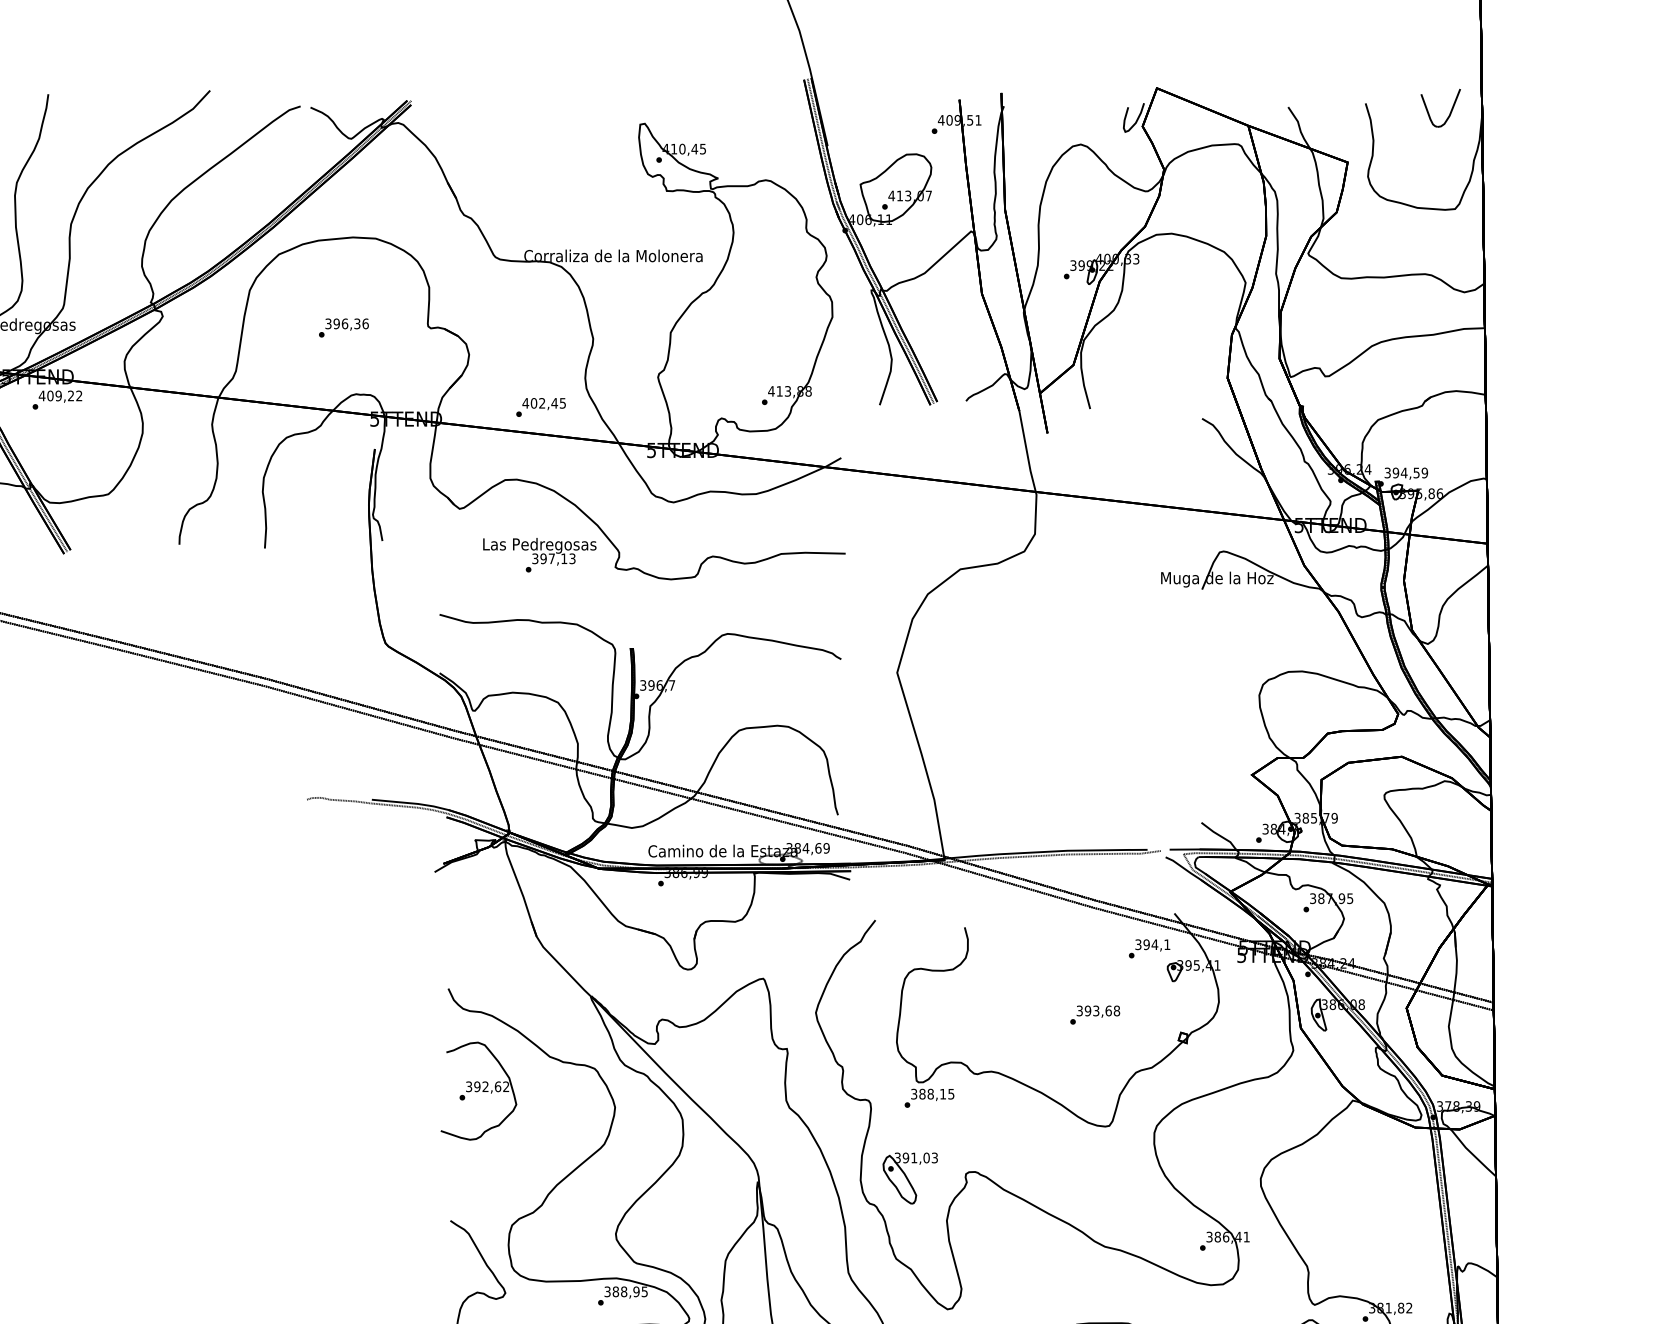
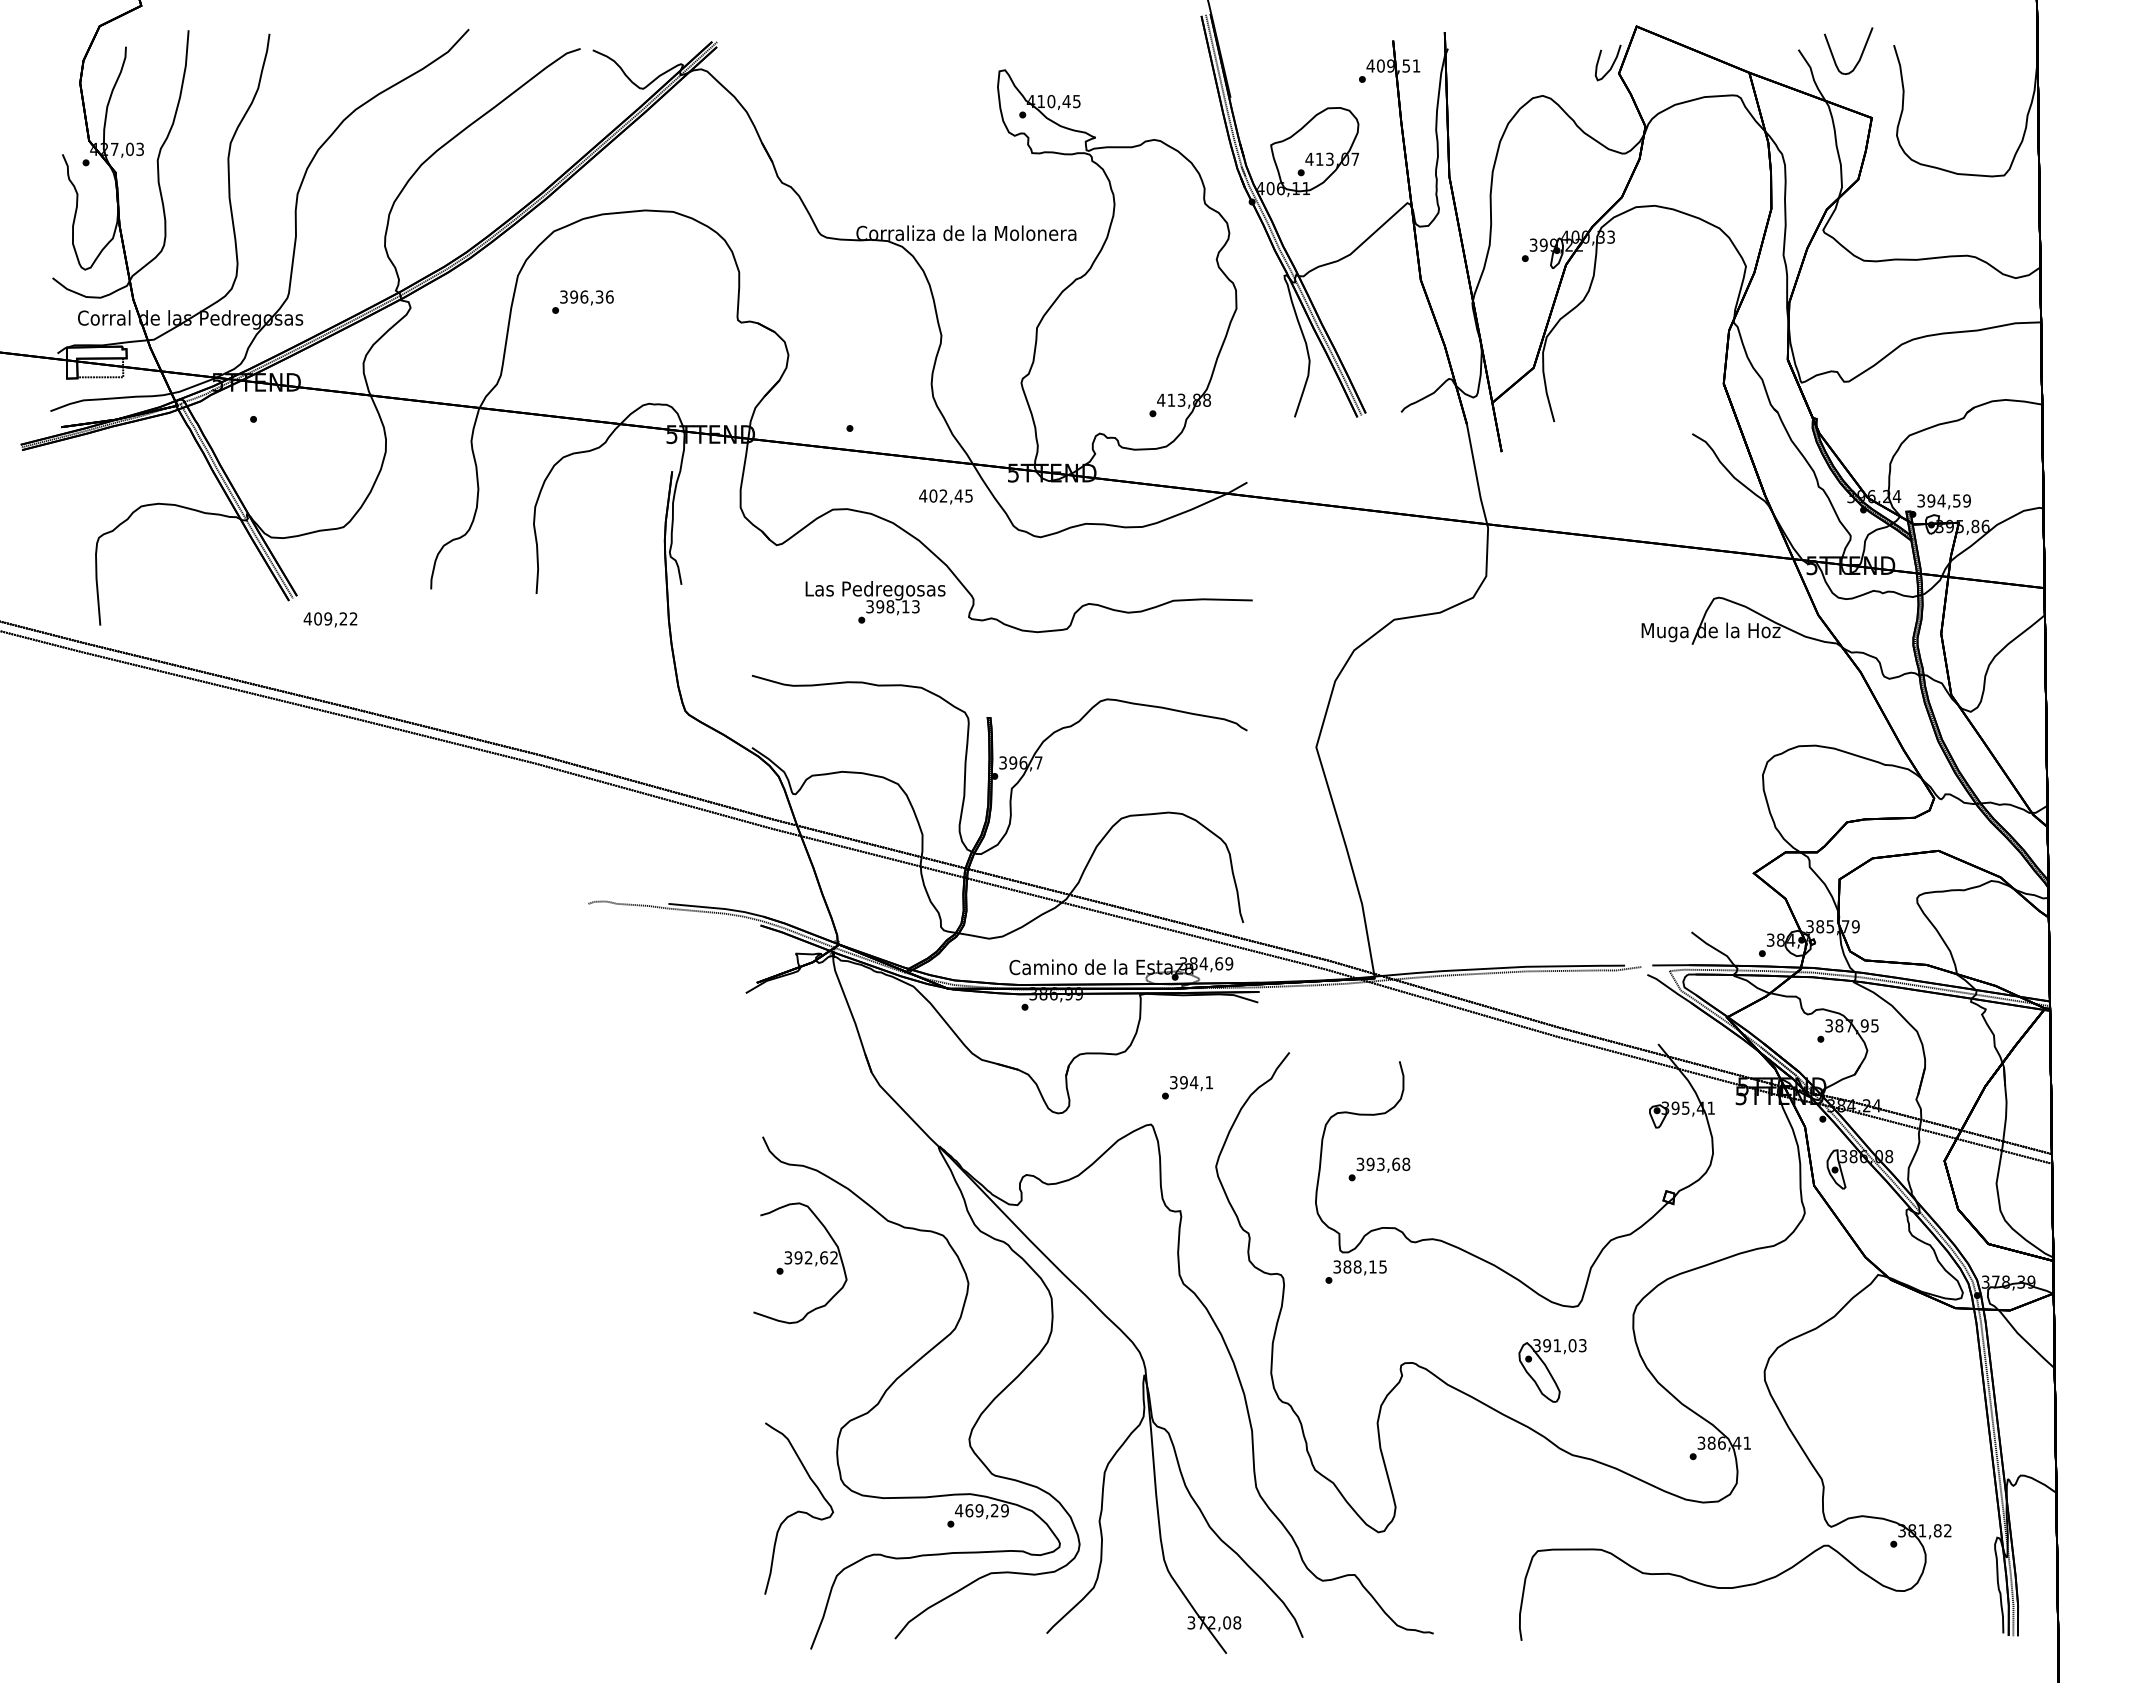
part: (1450, 111) -> (1860, 55), moved
text: (343, 327) -> (582, 301), moved
text: (60, 396) -> (330, 619), moved
text: (543, 403) -> (945, 496), moved
text: (551, 558) -> (890, 606), 397,13 -> 398,13
text: (1149, 948) -> (1187, 1087), moved
text: (1095, 1015) -> (1379, 1169), moved
part: (910, 1178) -> (1552, 1370), moved
text: (625, 1291) -> (981, 1510), 388,95 -> 469,29

